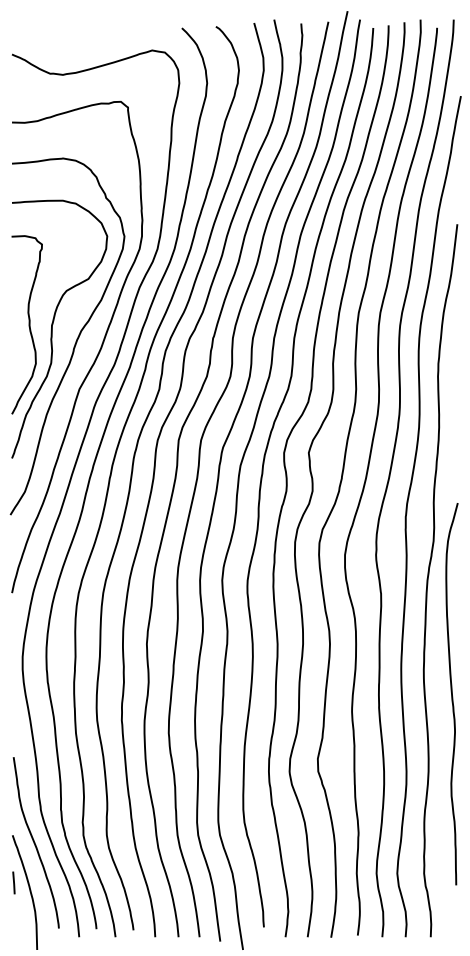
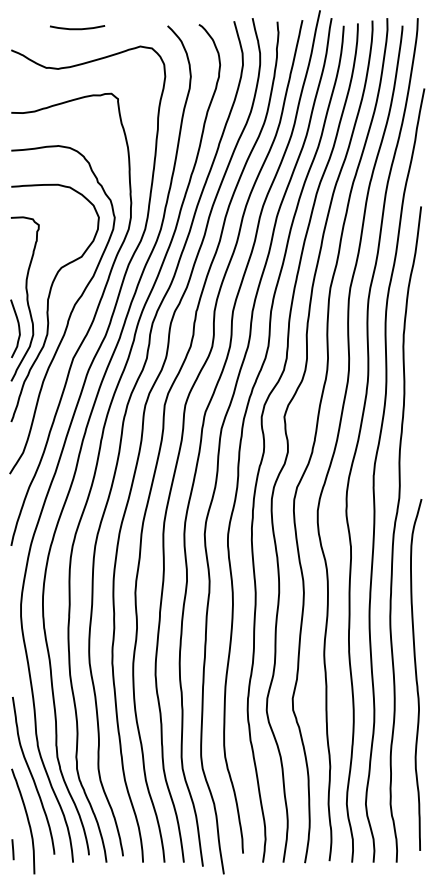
curve: (83, 30) -> (77, 28), added
curve: (19, 356) -> (18, 328), added
curve: (452, 693) -> (416, 674), moved
line: (13, 882) -> (12, 849), moved

